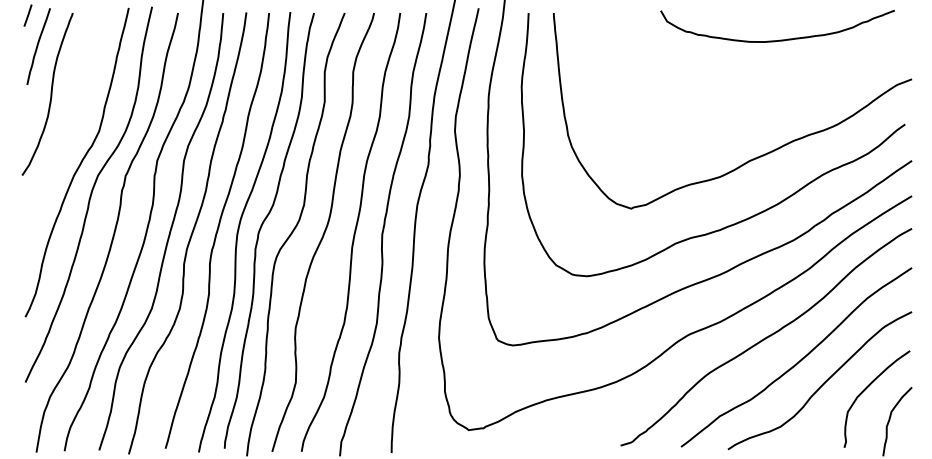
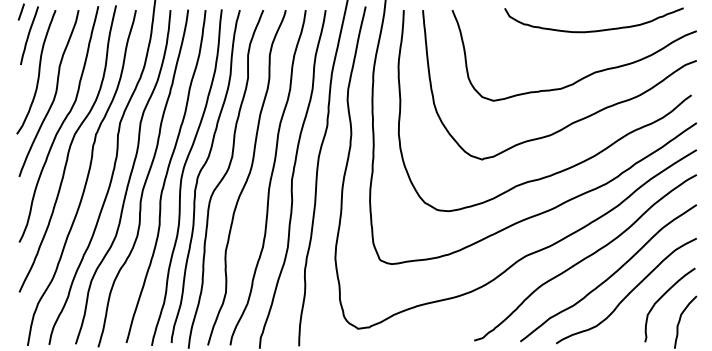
curve: (765, 99) -> (584, 76), added
curve: (71, 122) -> (54, 93), added

